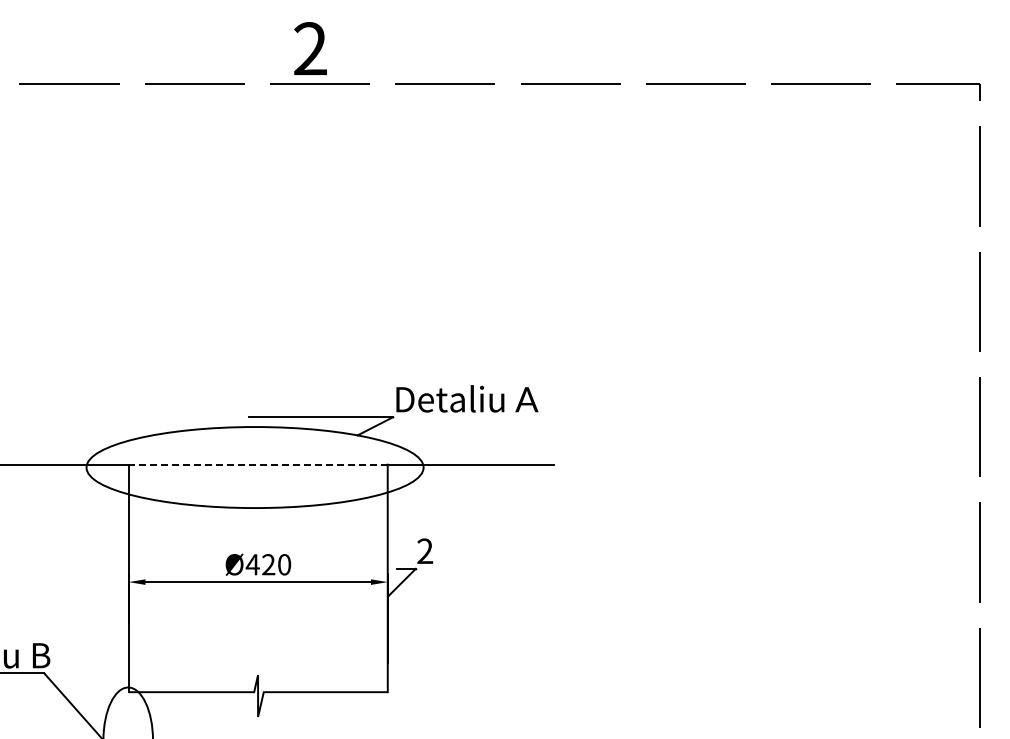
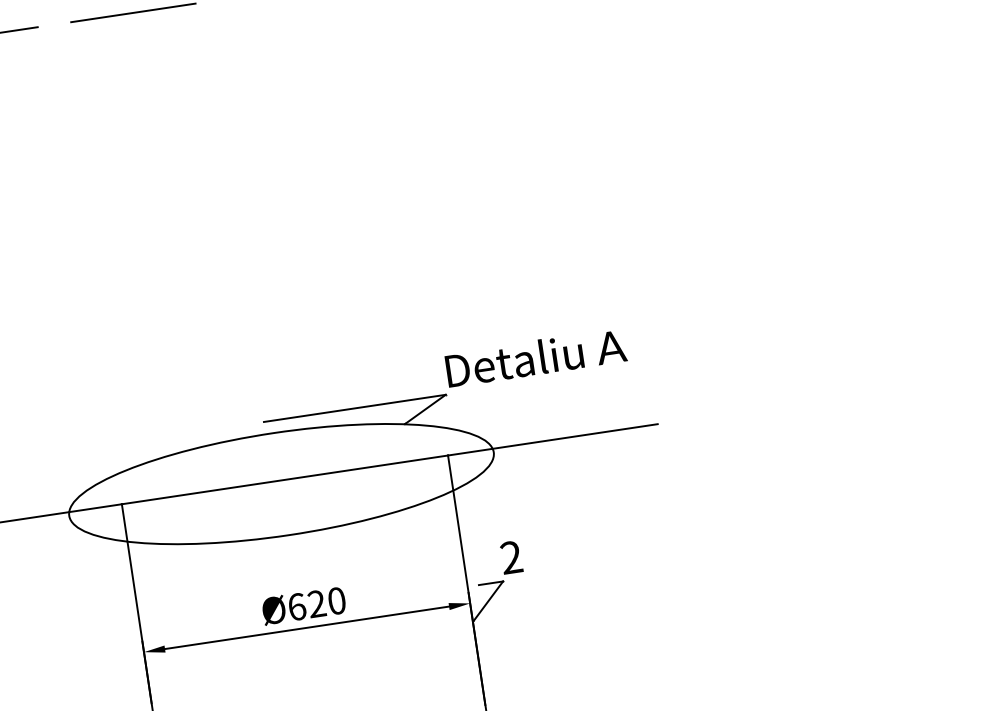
line: (257, 464) -> (283, 479), dashed -> solid
text: (252, 564) -> (296, 606), Ø420 -> Ø620

